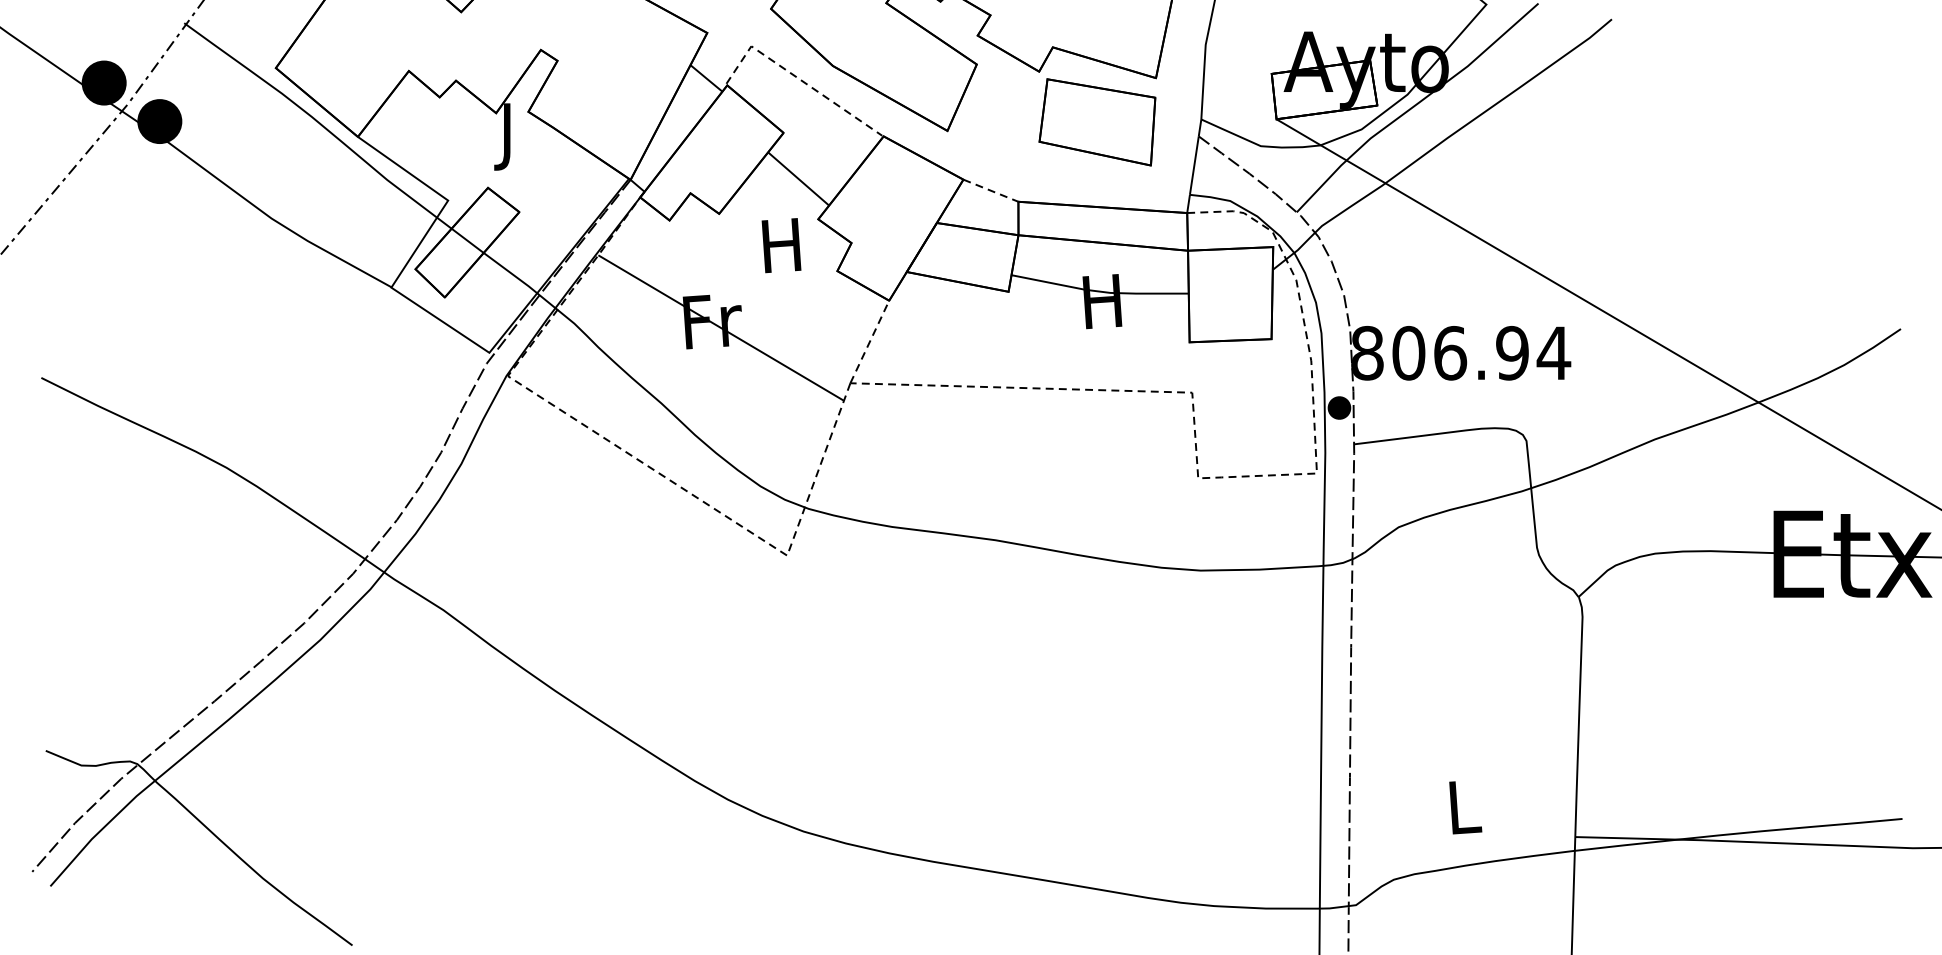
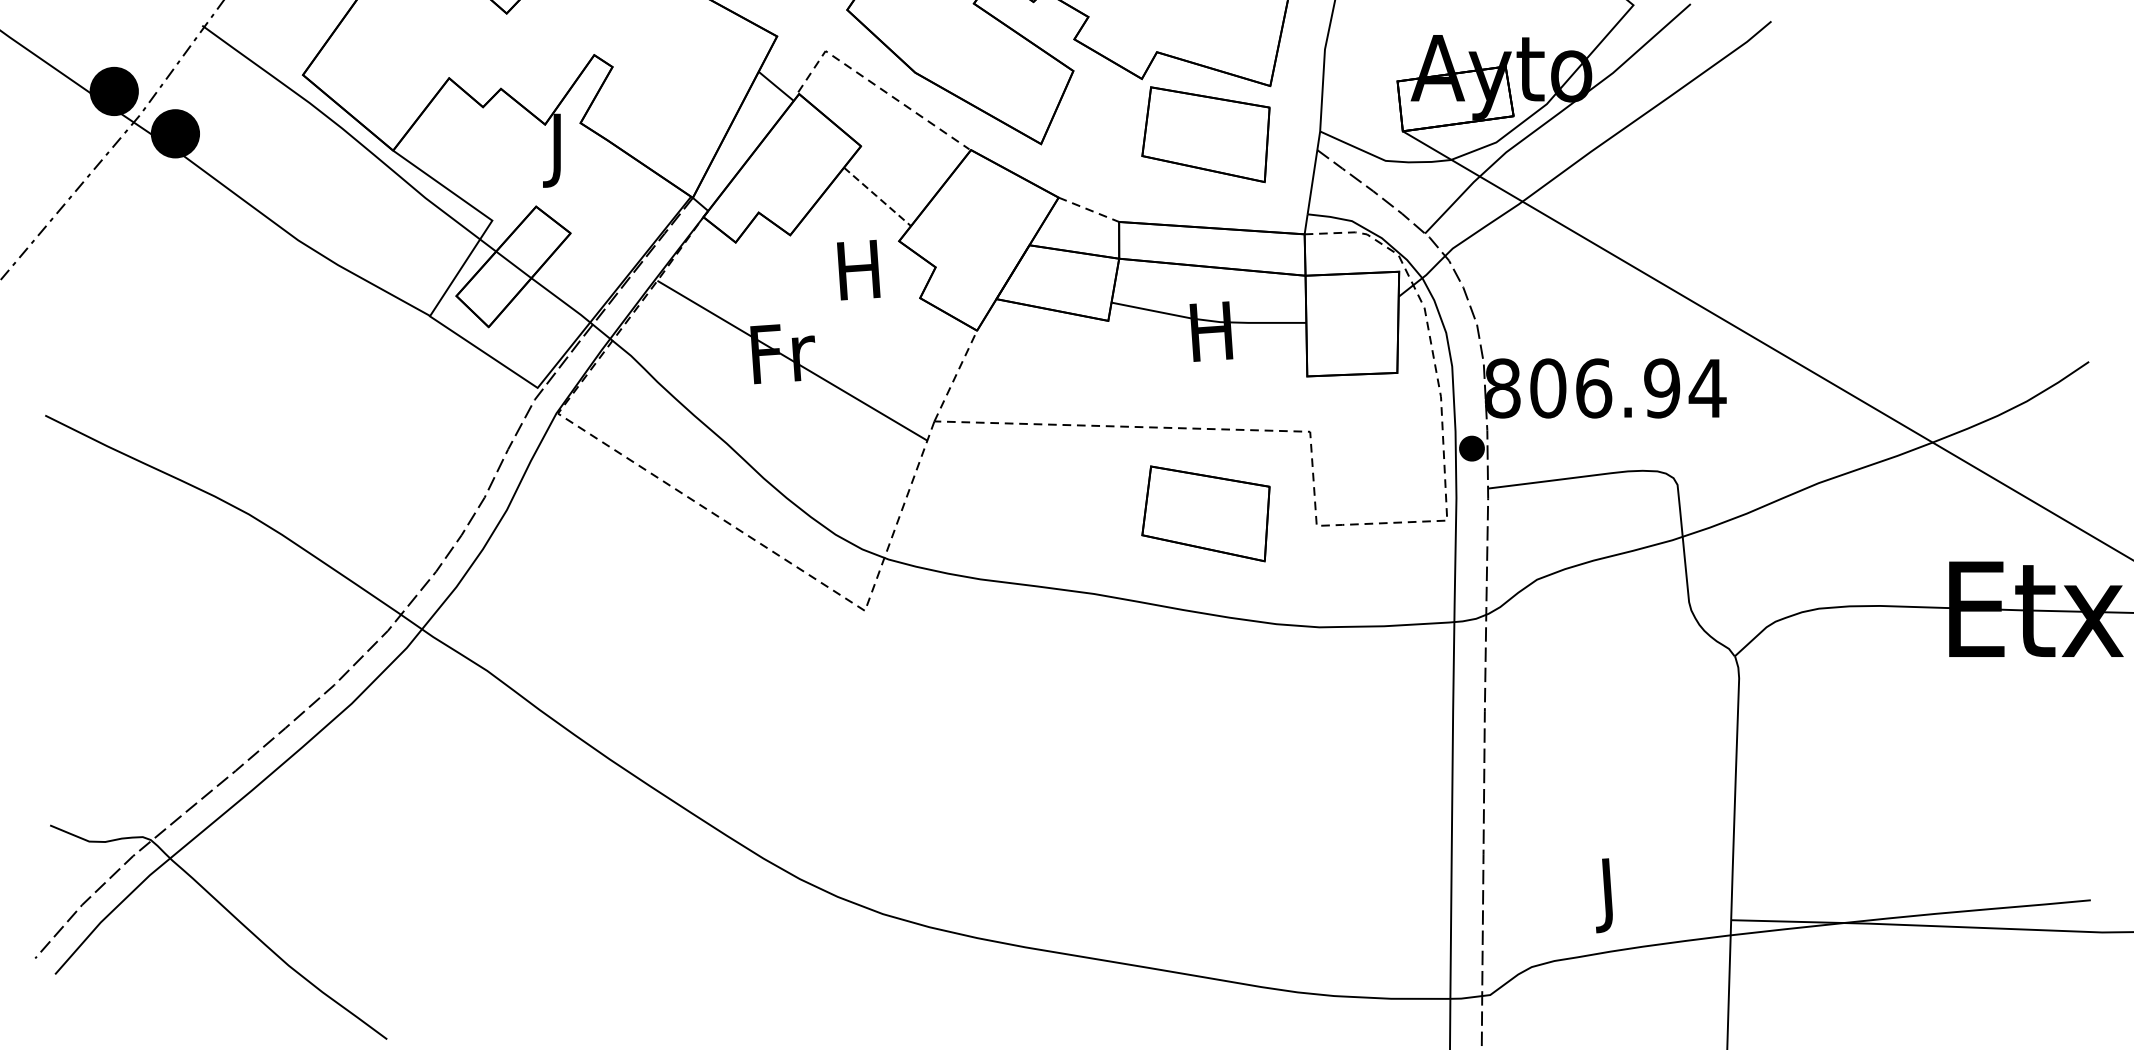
line: (798, 179) -> (877, 197), solid -> dashed
part: (1097, 467) -> (1206, 514), added
text: (1465, 814) -> (1610, 895), L -> J

